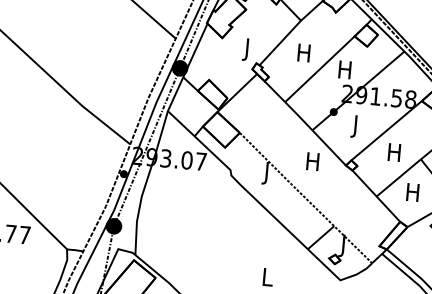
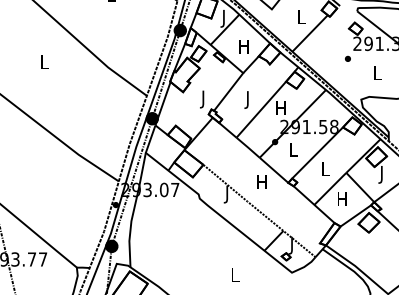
text: (303, 54) -> (247, 99), H -> J
text: (356, 126) -> (293, 151), J -> L
text: (393, 151) -> (324, 168), H -> L

